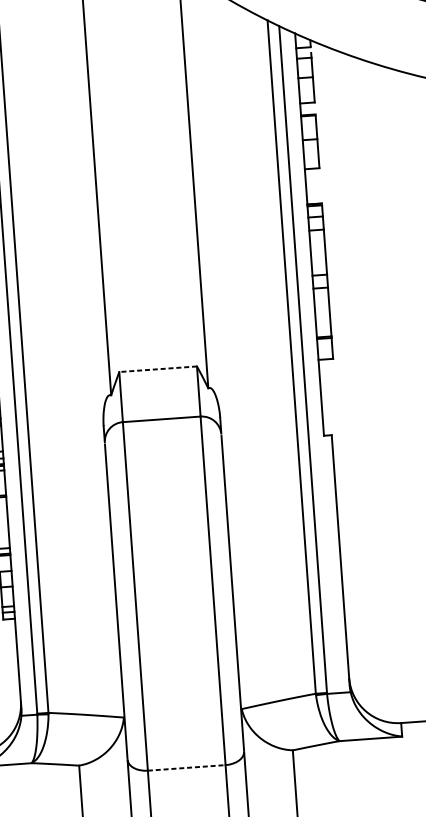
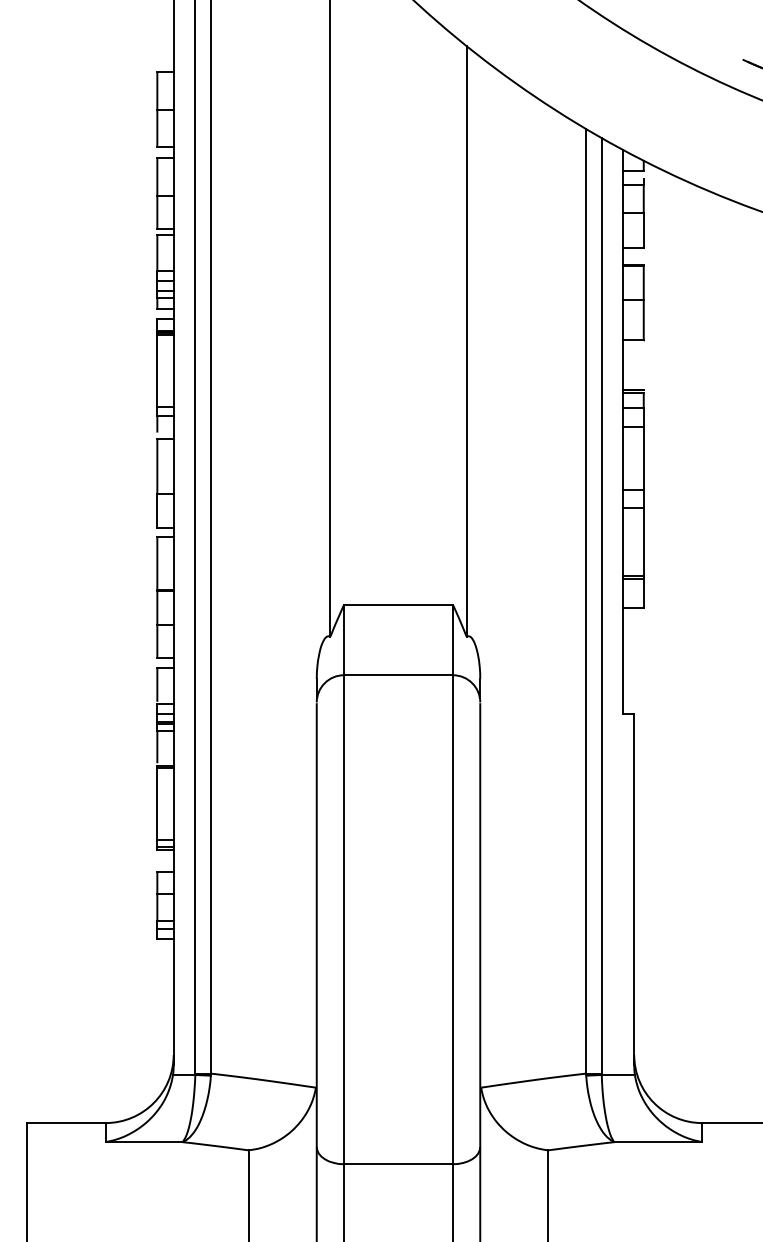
line: (158, 368) -> (398, 604), dashed -> solid
line: (187, 768) -> (399, 1164), dashed -> solid

